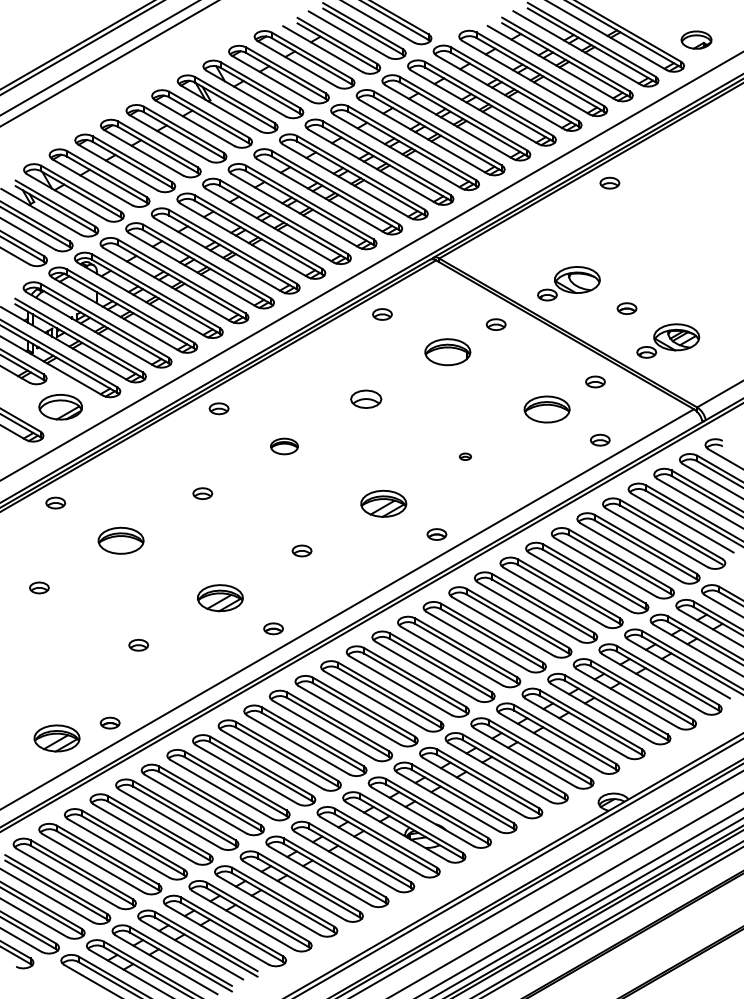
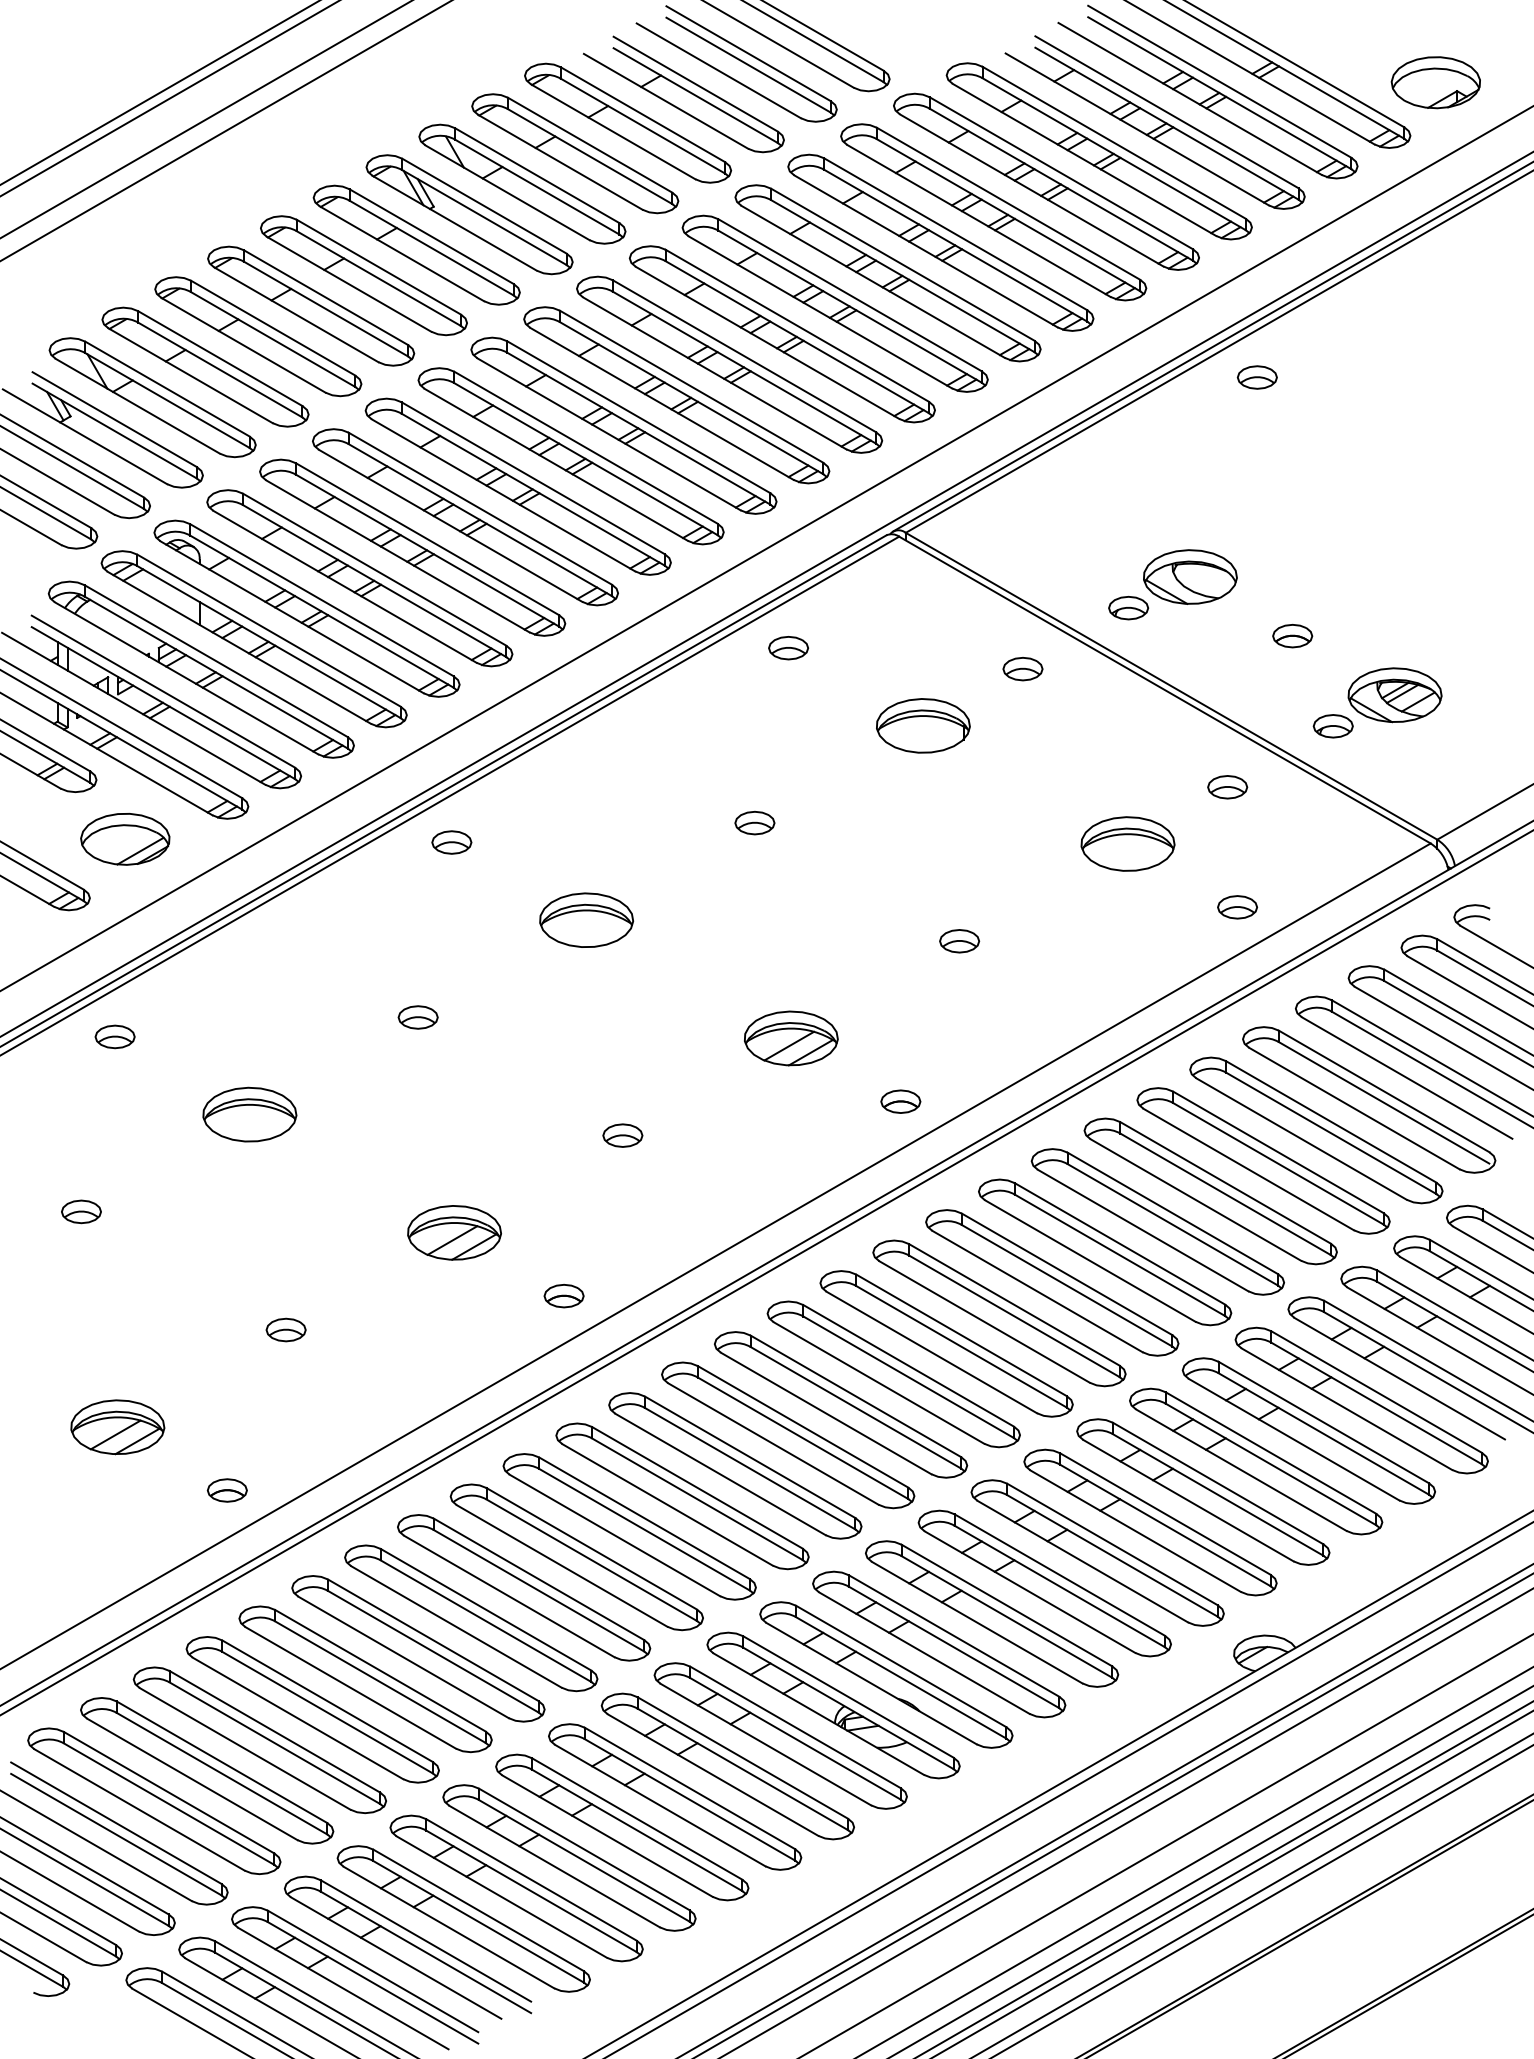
part: (696, 39) -> (1435, 81), size x1.43
part: (365, 399) -> (753, 823), size x0.62
part: (284, 446) -> (586, 920), size x1.67
part: (465, 456) -> (959, 940), size x1.67
part: (56, 738) -> (116, 1427), moved

